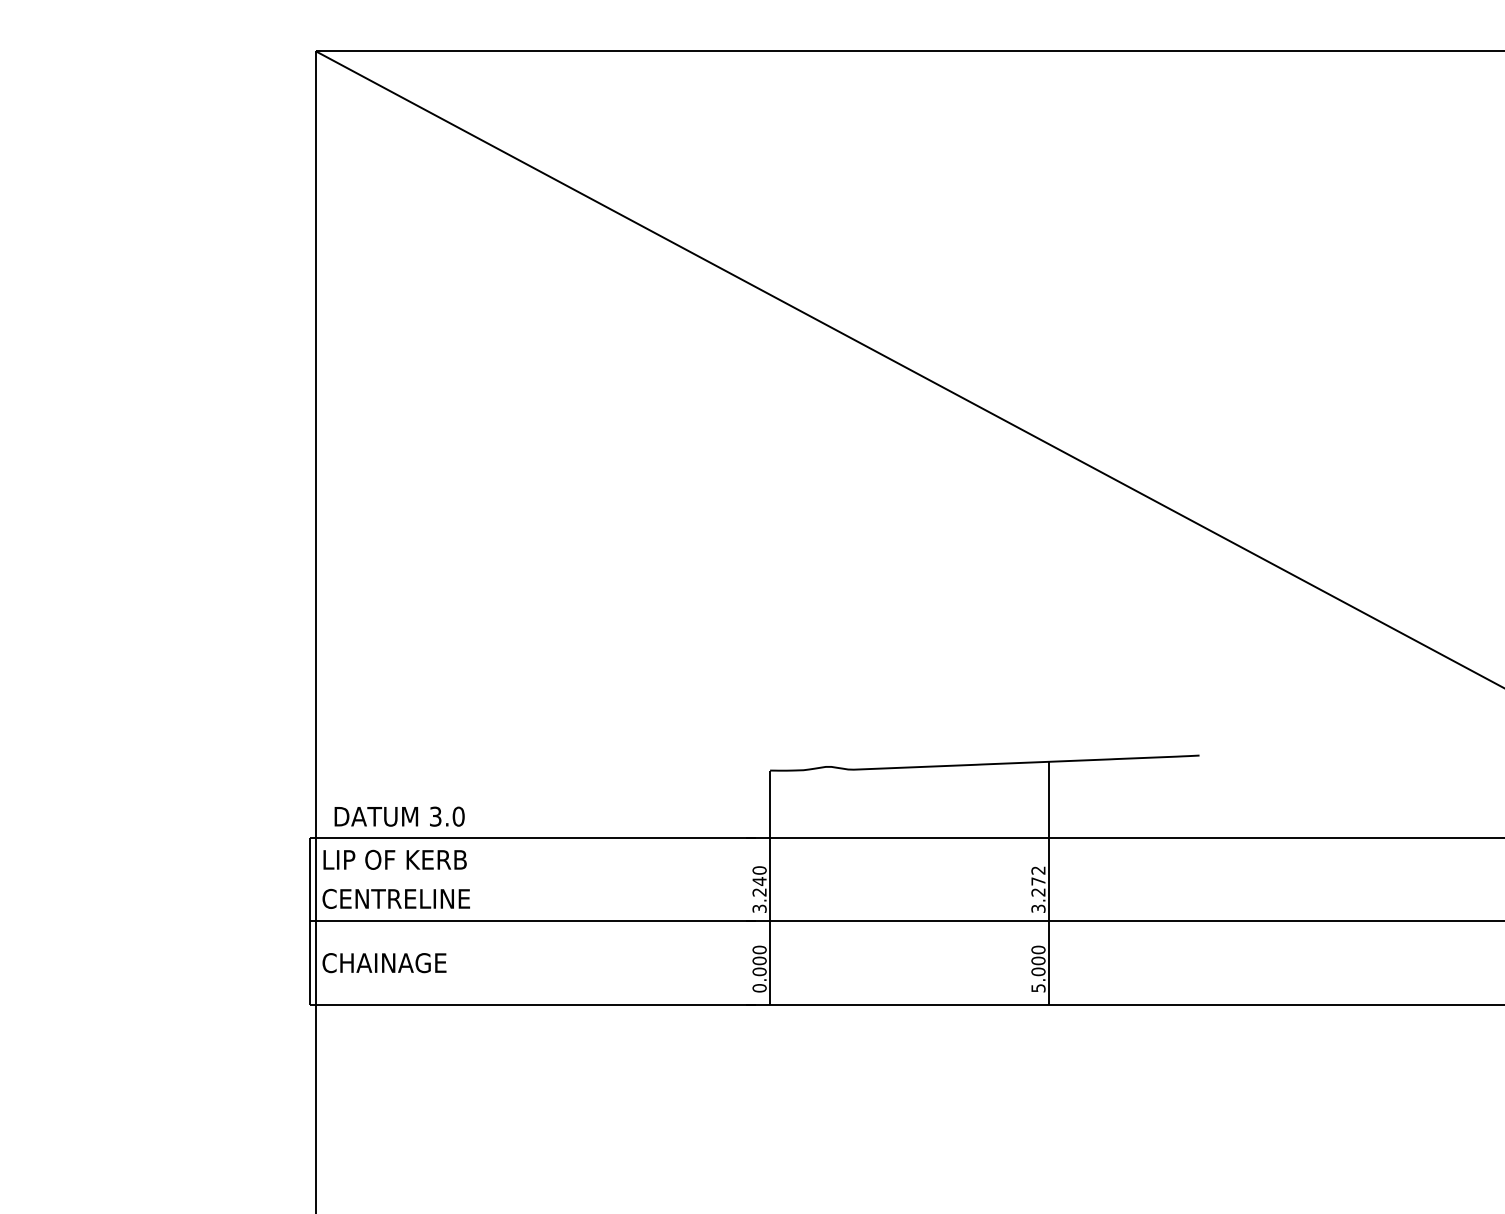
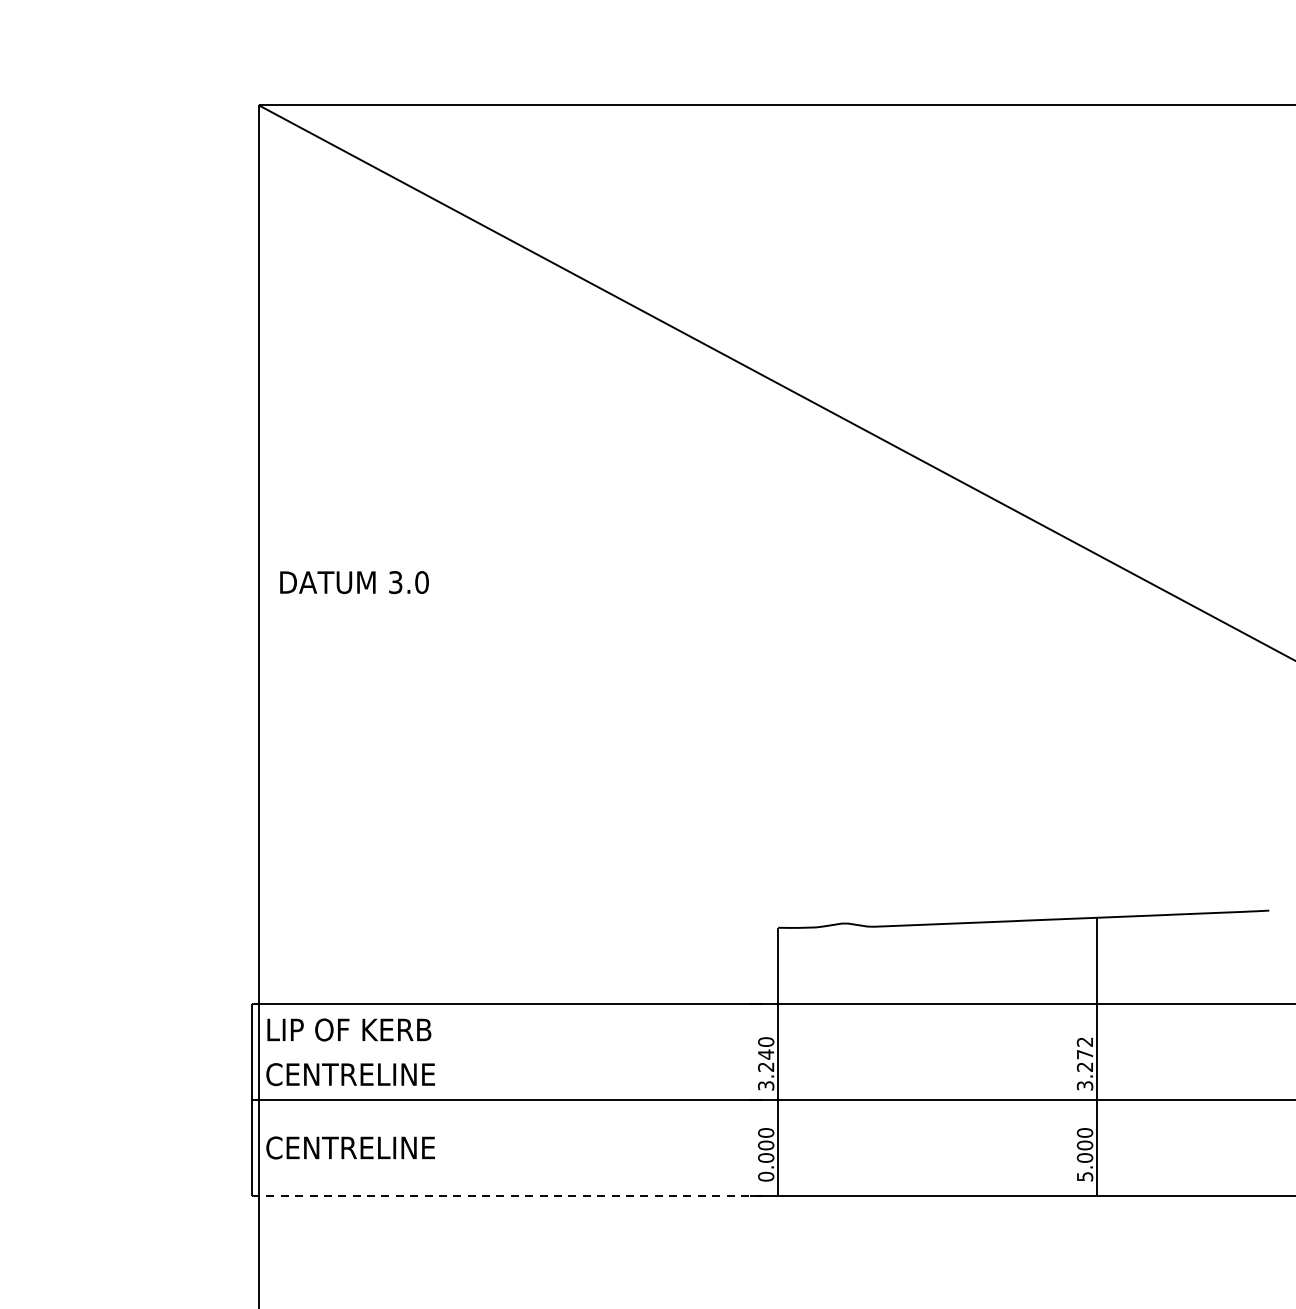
text: (399, 816) -> (354, 582), moved
text: (406, 963) -> (362, 1148), CHAINAGE -> CENTRELINE
line: (533, 1004) -> (507, 1195), solid -> dashed

